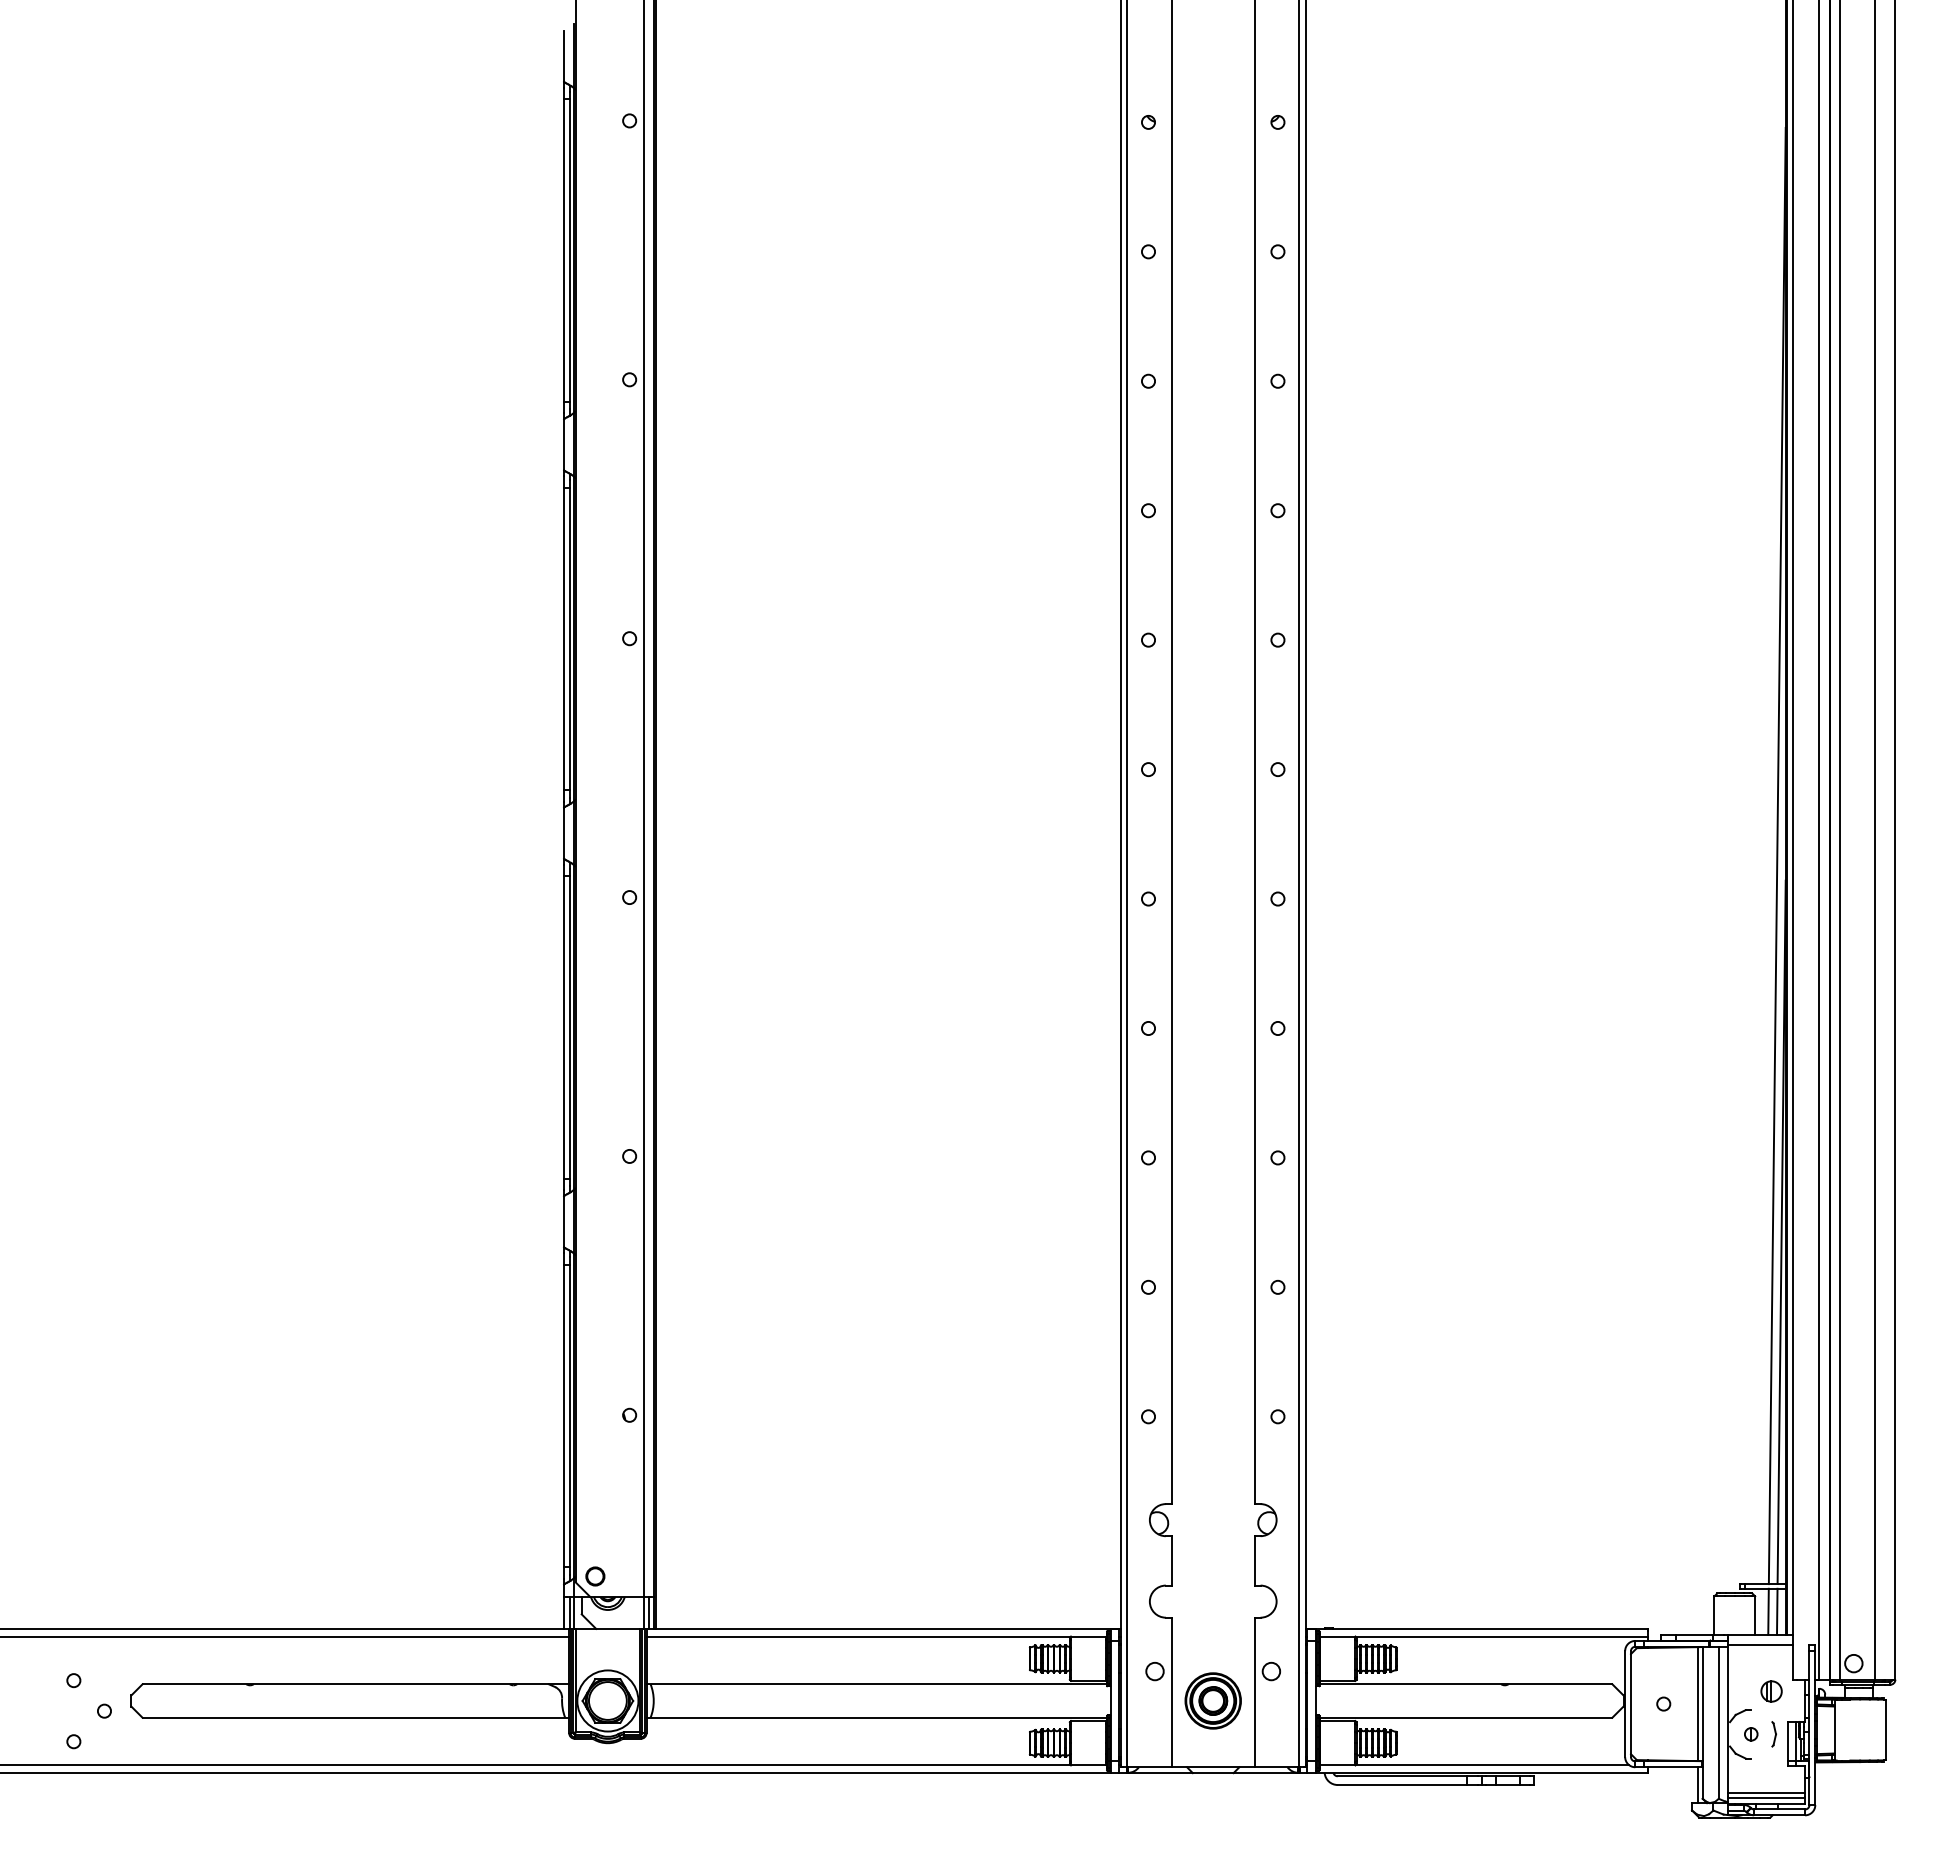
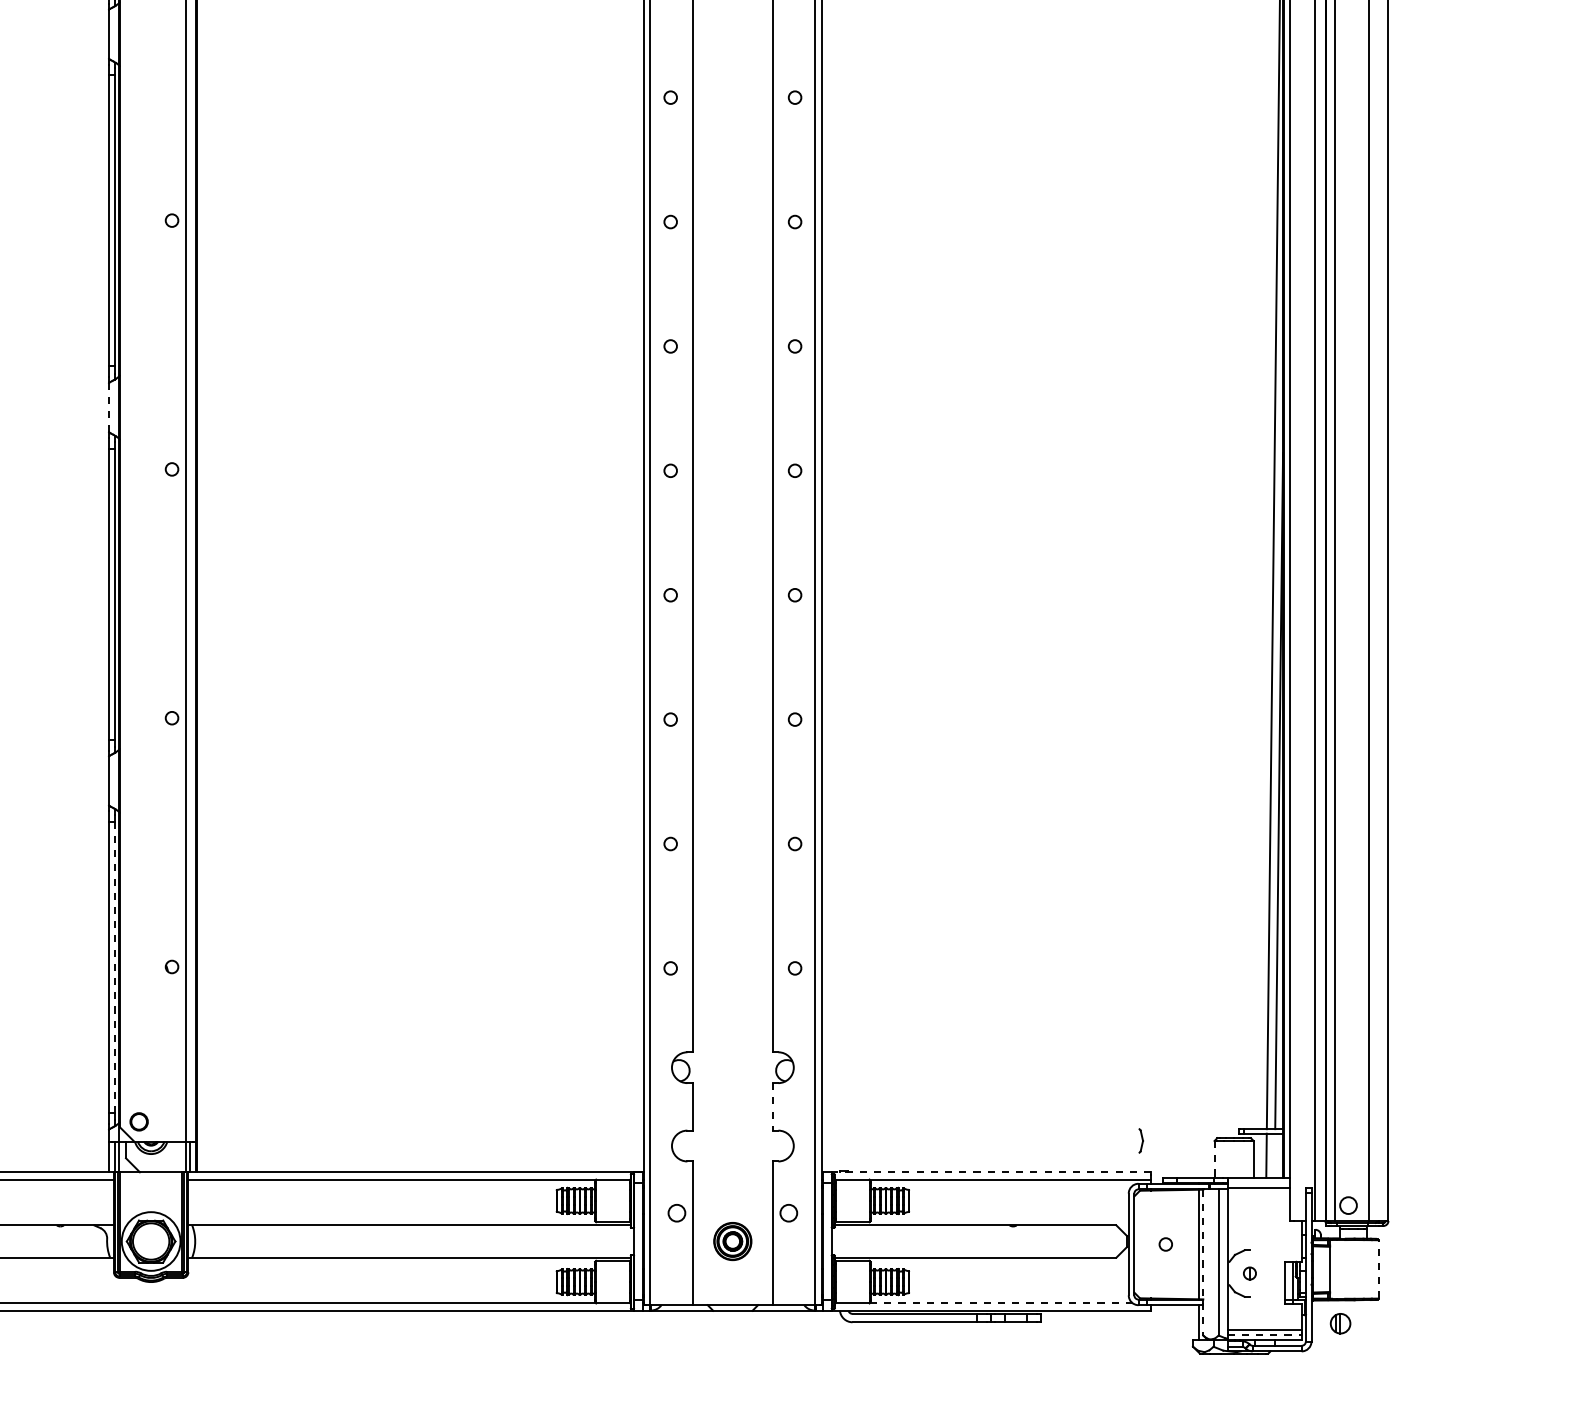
line: (564, 833) -> (109, 407), solid -> dashed
line: (569, 1415) -> (114, 967), solid -> dashed
line: (1254, 1560) -> (772, 1106), solid -> dashed
line: (1777, 1611) -> (1275, 1155), removed
line: (1714, 1616) -> (1214, 1160), solid -> dashed
line: (1476, 1628) -> (985, 1171), solid -> dashed
part: (1771, 1691) -> (1340, 1323), moved
part: (1212, 1700) -> (732, 1241), size x0.7
line: (1702, 1723) -> (1203, 1263), solid -> dashed
line: (1885, 1729) -> (1378, 1268), solid -> dashed
part: (1773, 1734) -> (1140, 1141), moved
line: (1492, 1764) -> (1001, 1302), solid -> dashed
line: (1766, 1797) -> (1264, 1334), solid -> dashed

